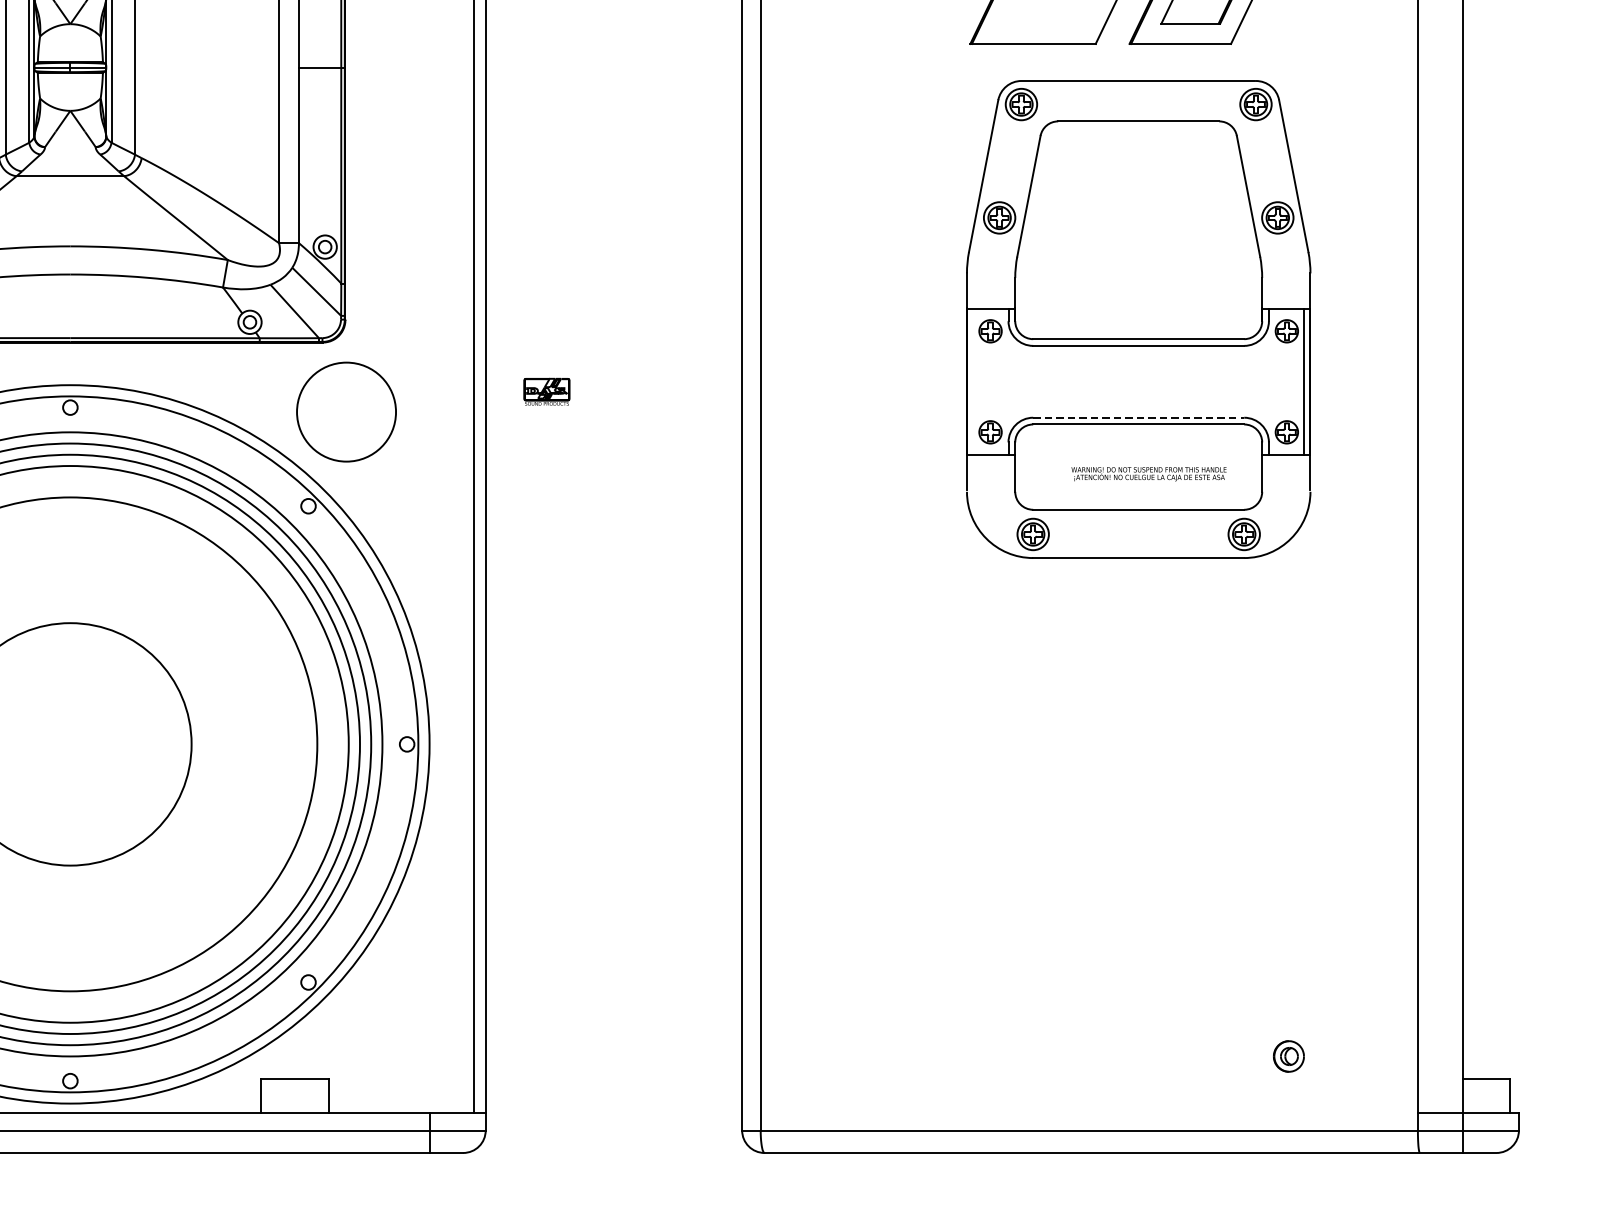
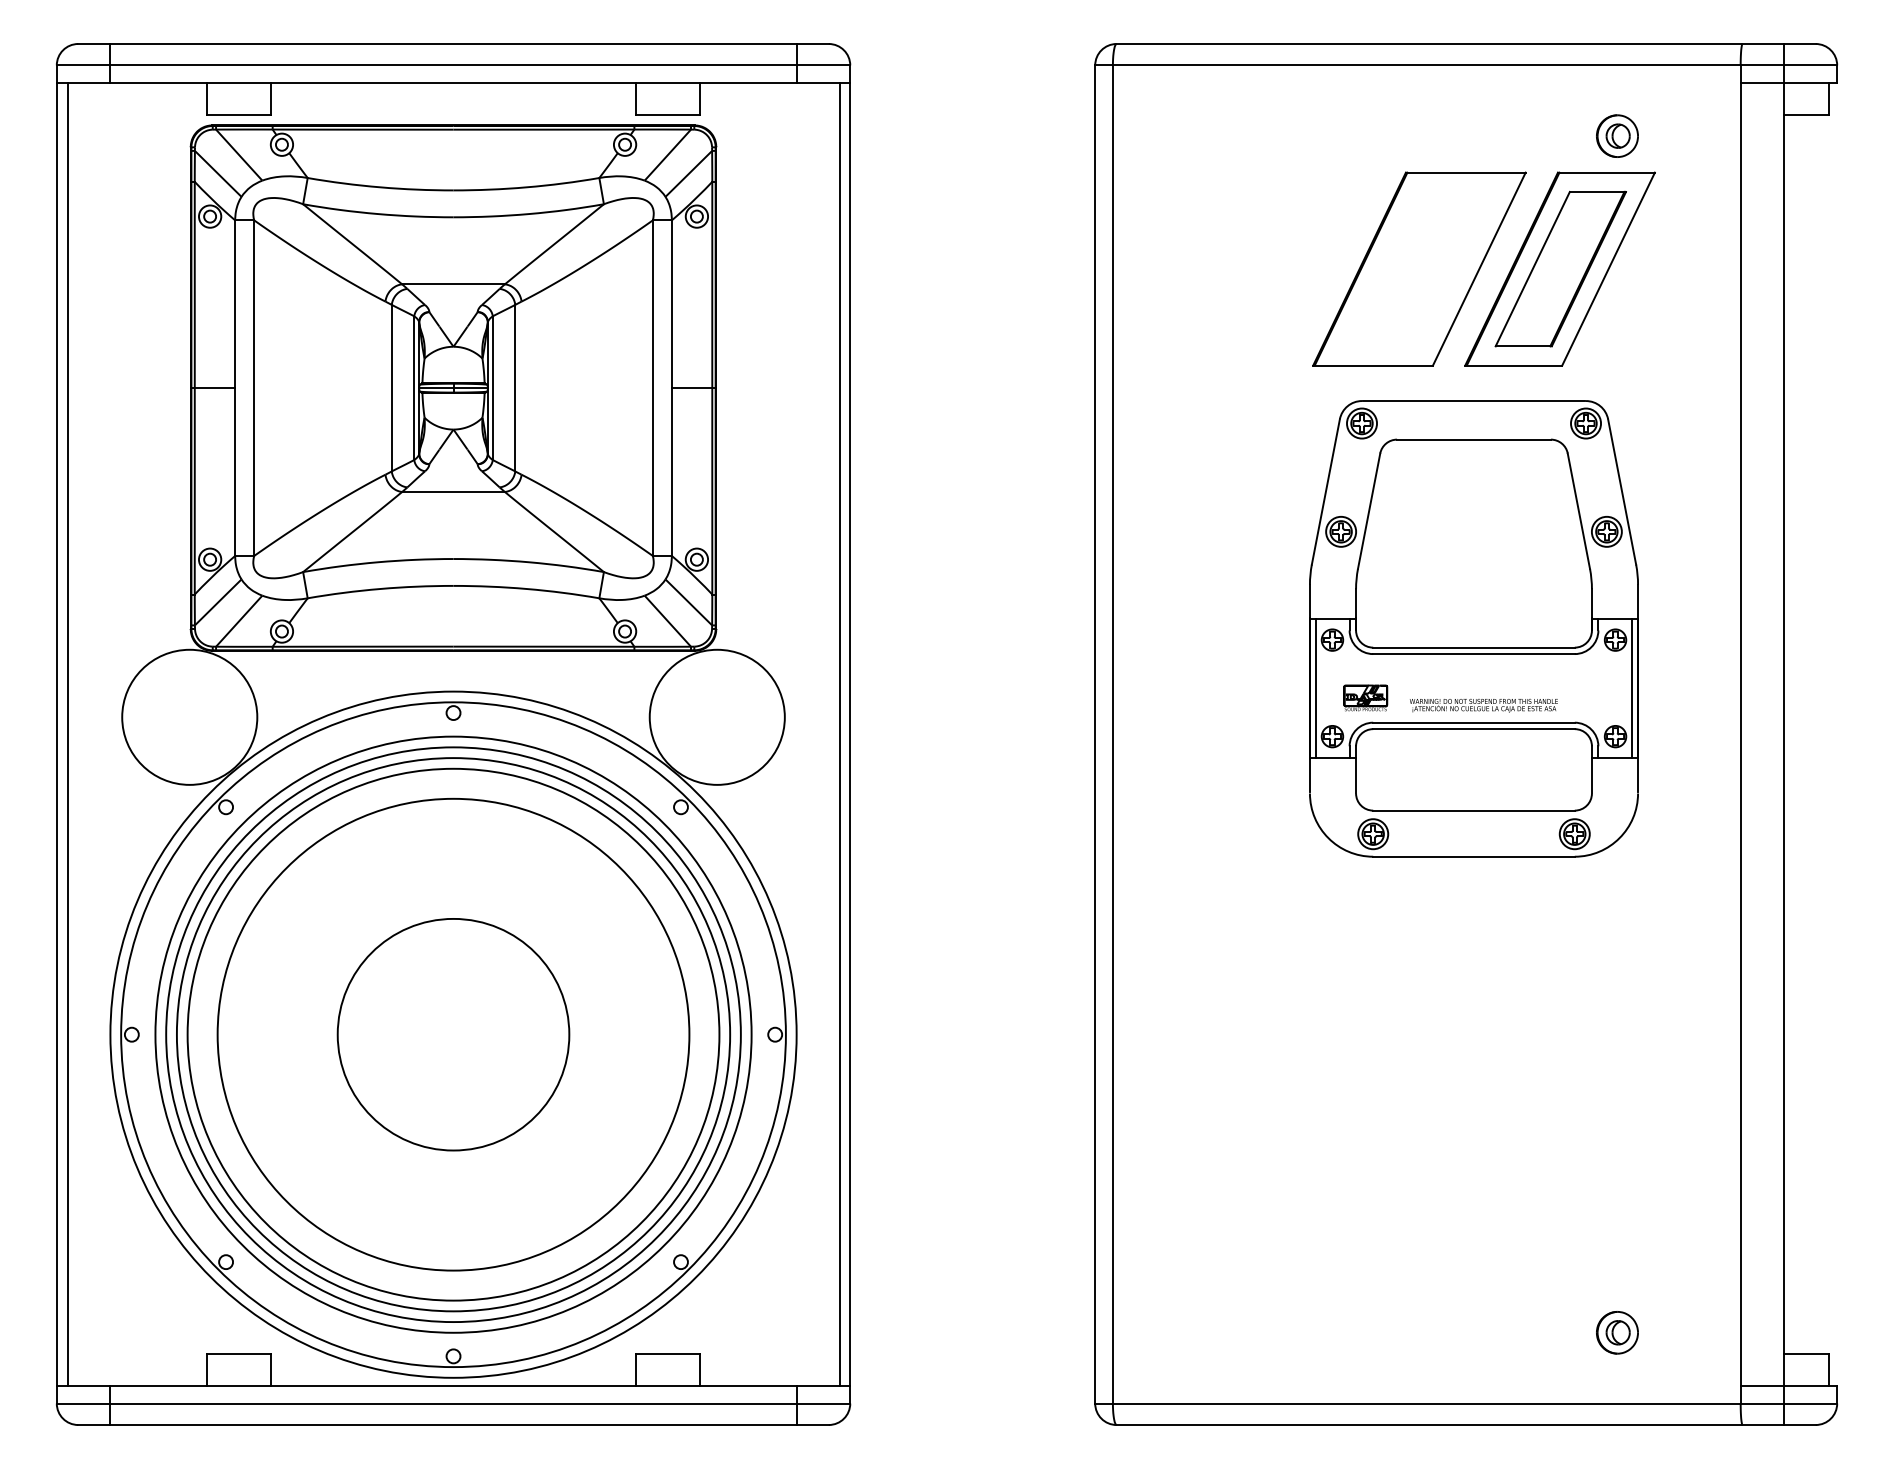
line: (973, 381) -> (1316, 688), added
part: (546, 391) -> (1365, 697), moved
circle: (345, 411) -> (716, 716), size x1.43
line: (1139, 417) -> (1474, 722), dashed -> solid
text: (1148, 474) -> (1483, 705), moved
part: (1288, 1056) -> (1617, 1332), size x1.43

